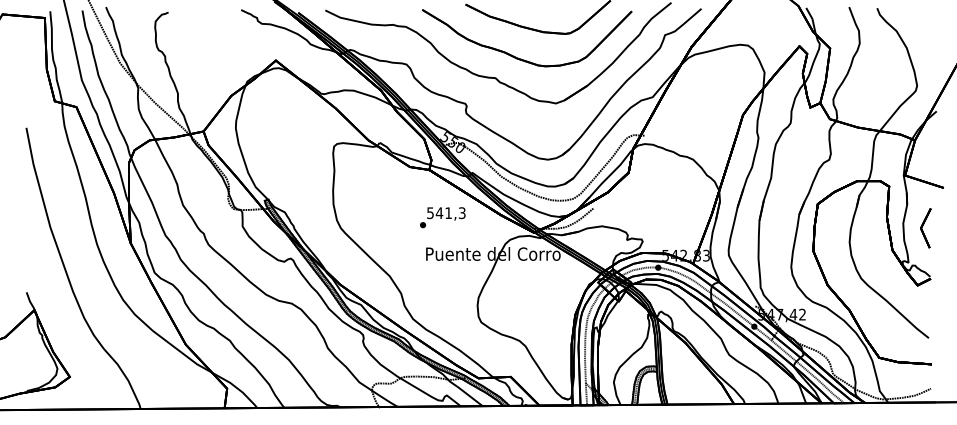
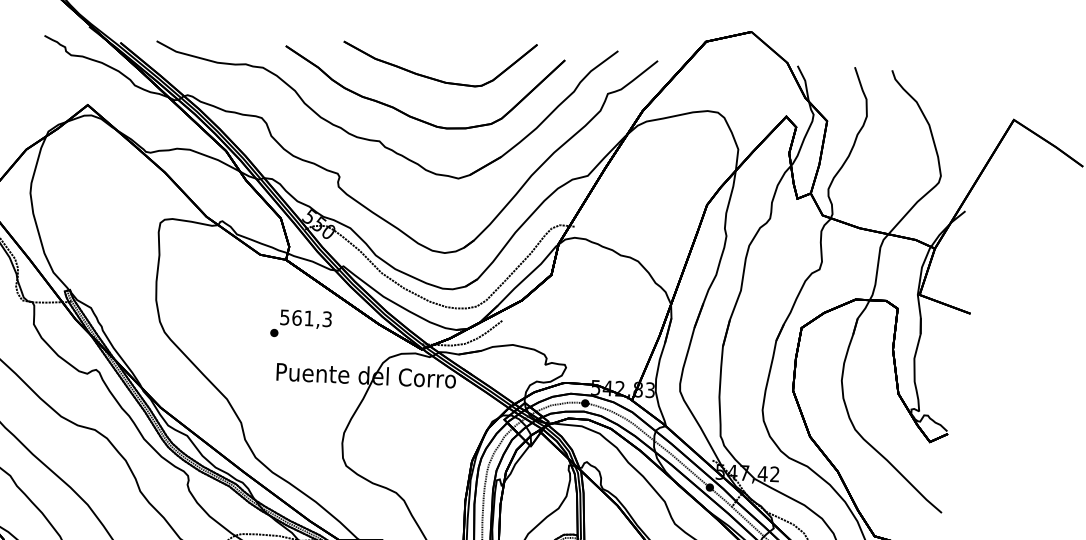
text: (439, 213) -> (296, 318), 541,3 -> 561,3
part: (925, 228) -> (943, 366), removed

